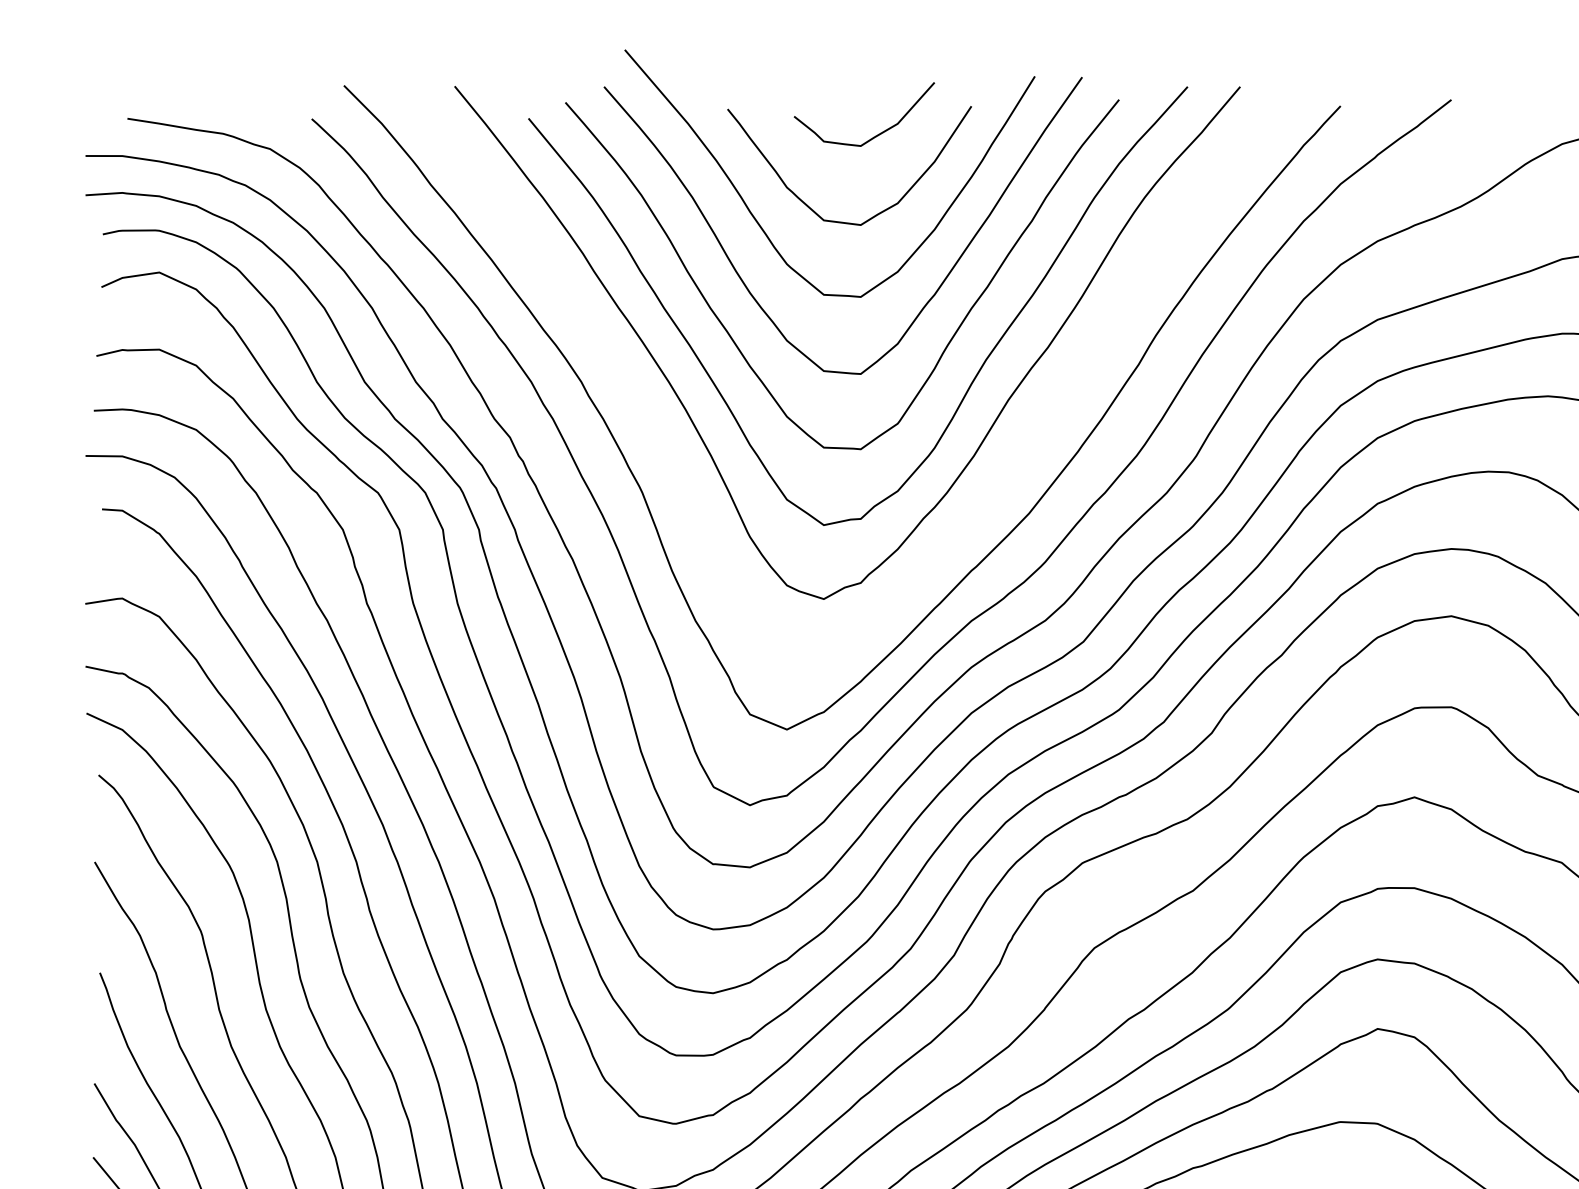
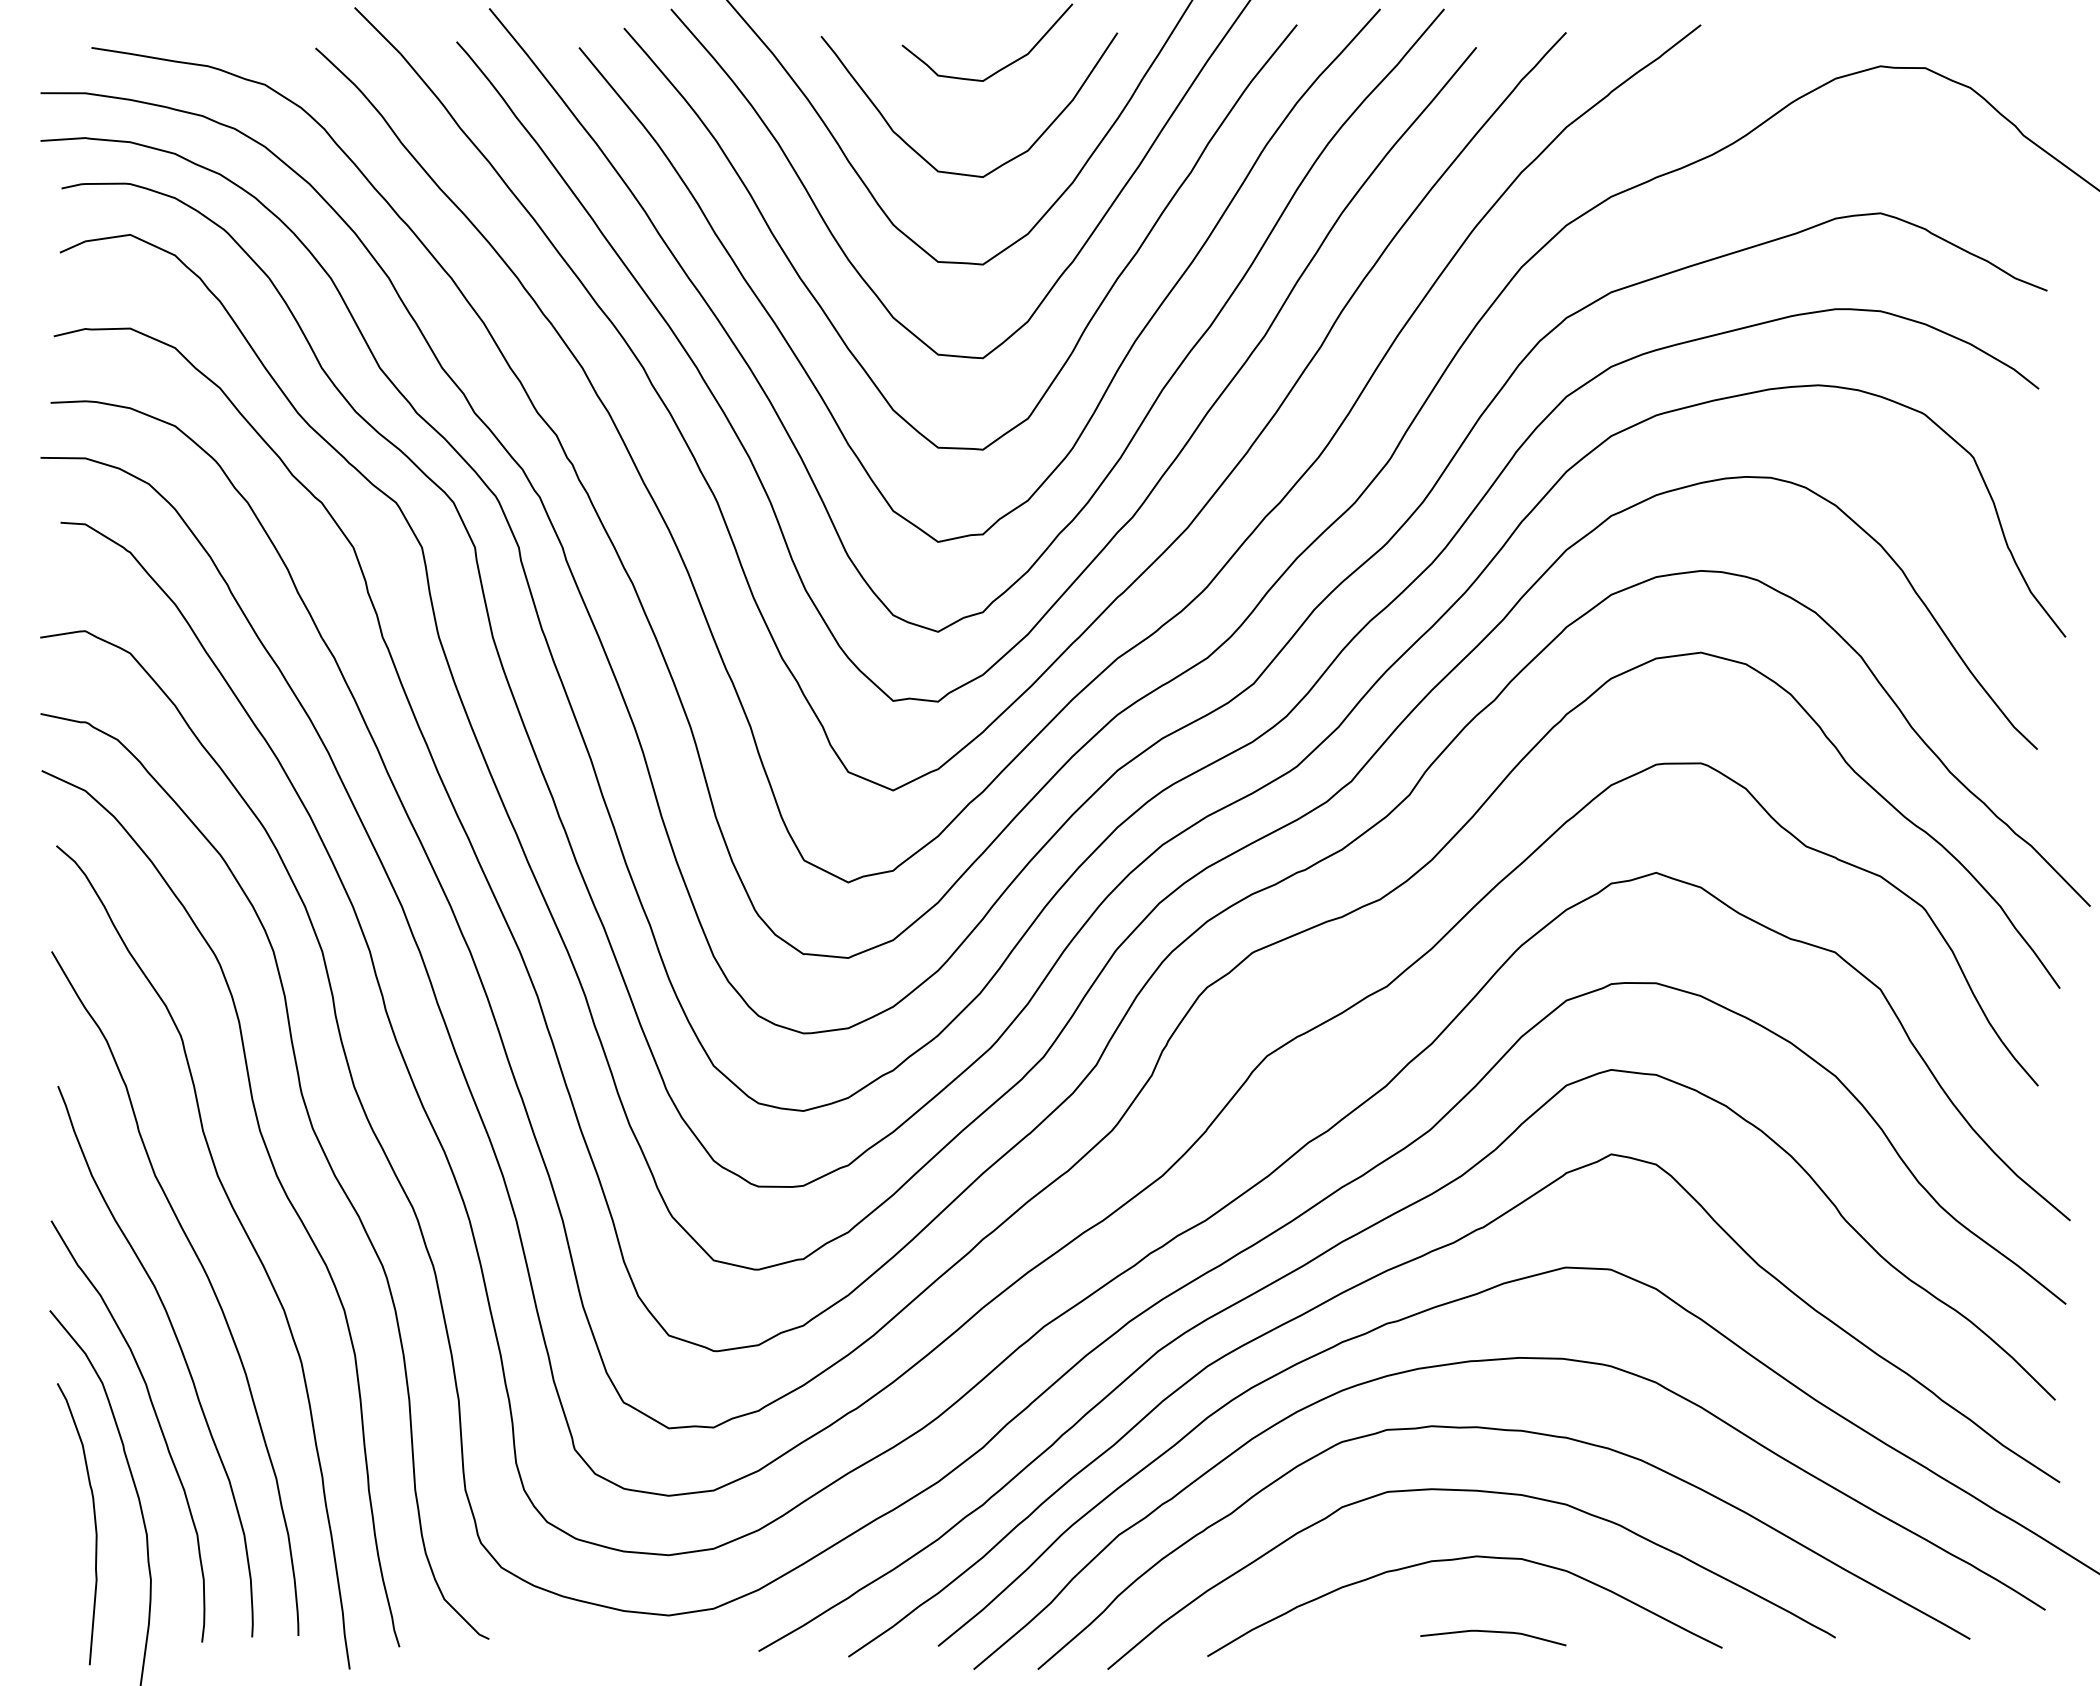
curve: (995, 487) -> (1146, 496), added

